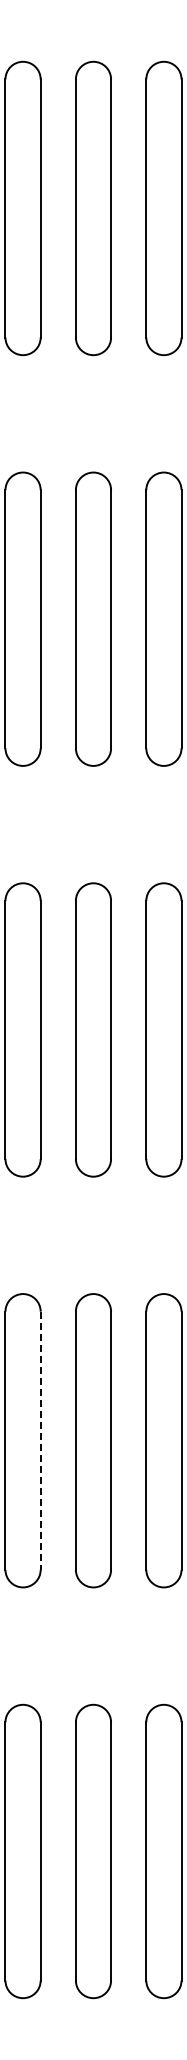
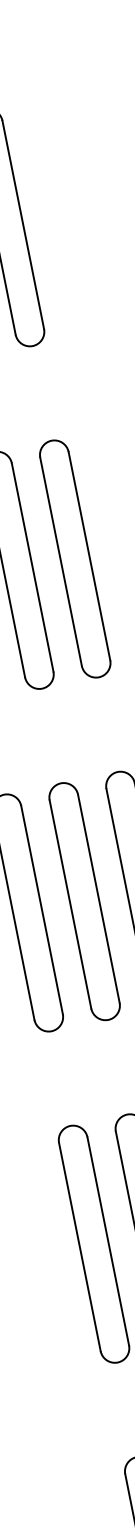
line: (40, 1441) -> (108, 1242), dashed -> solid

